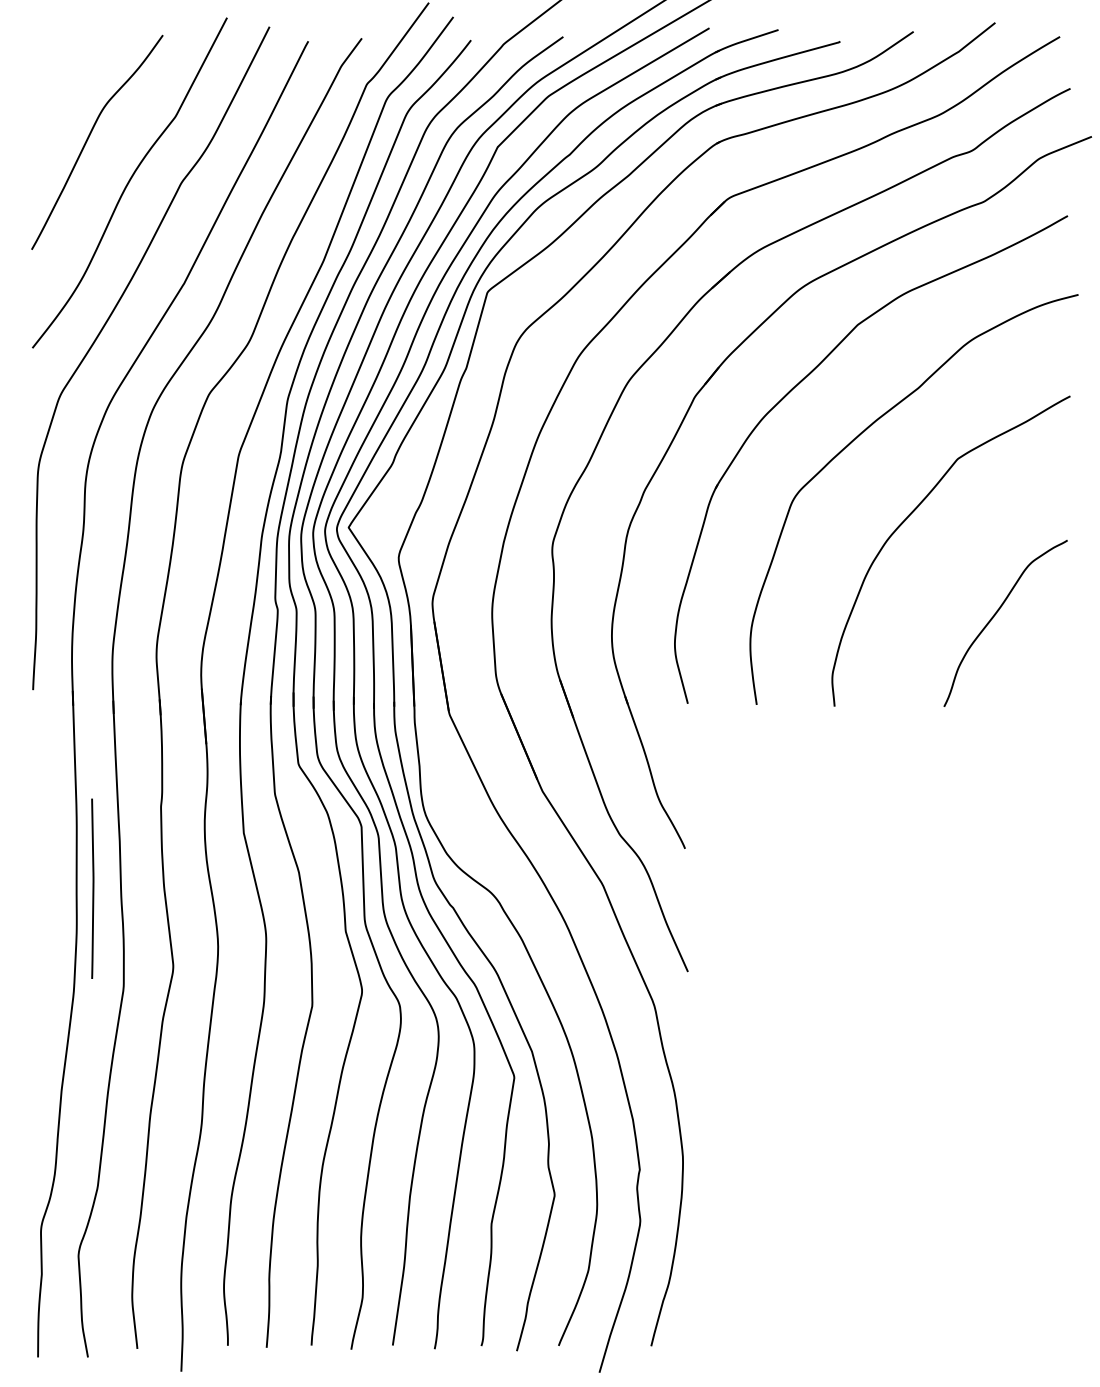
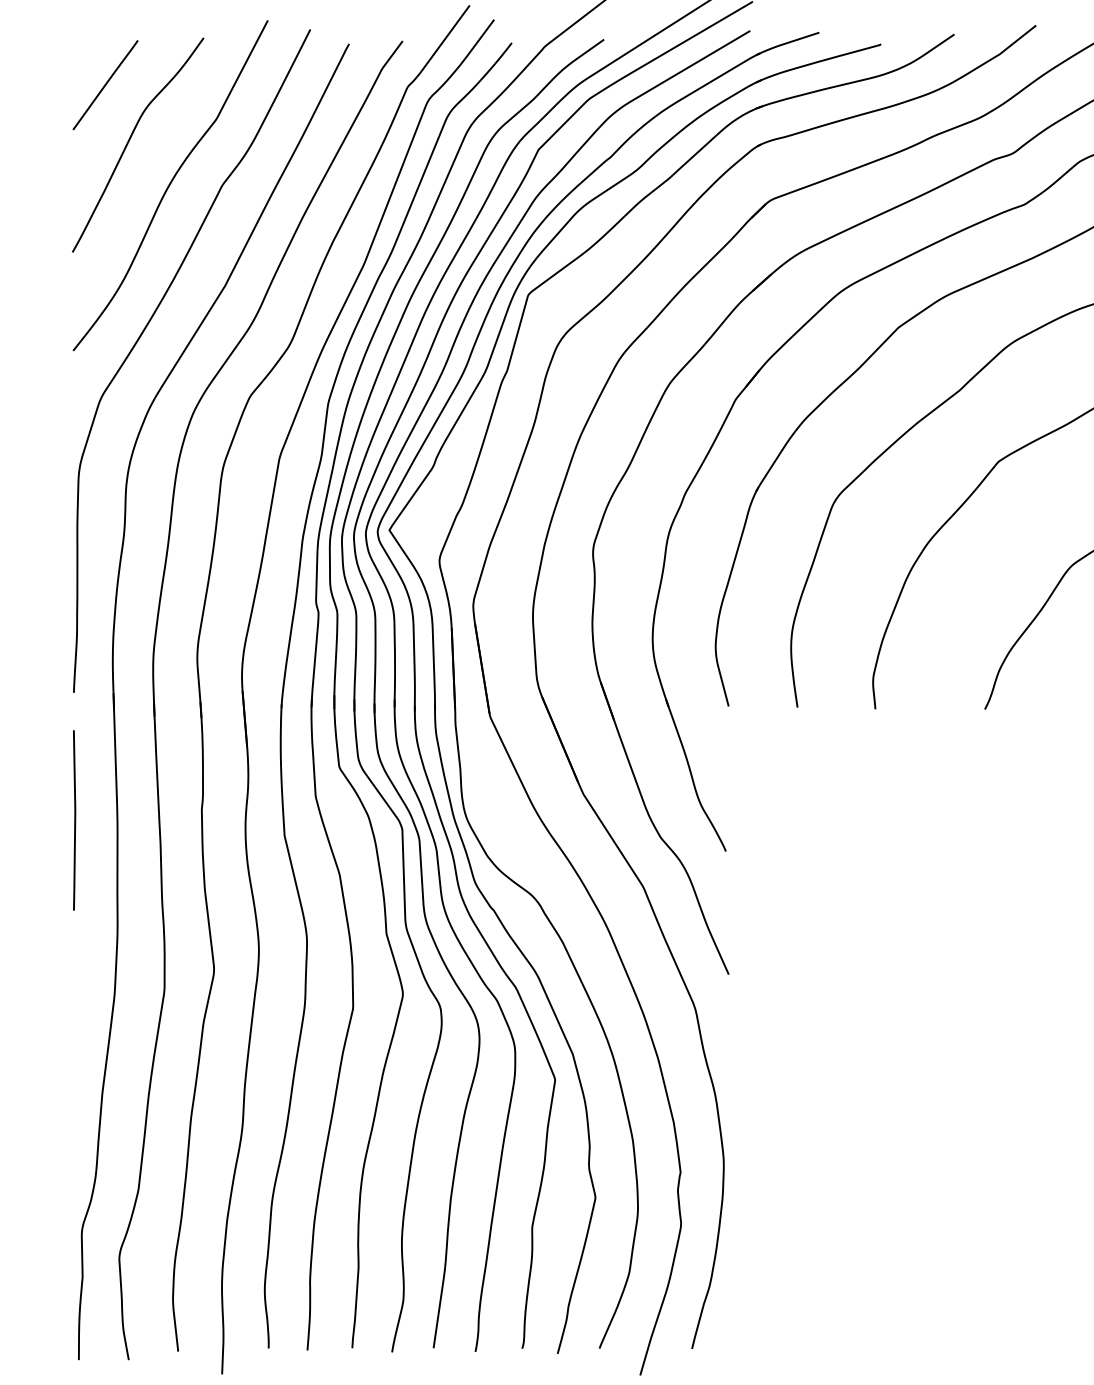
line: (64, 82) -> (105, 85), added
line: (92, 888) -> (74, 820), moved

